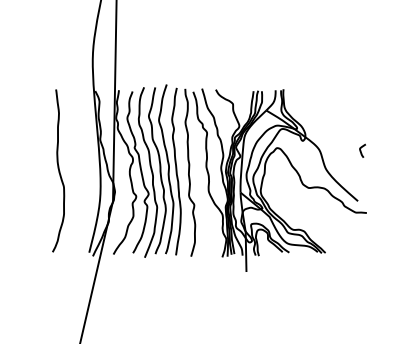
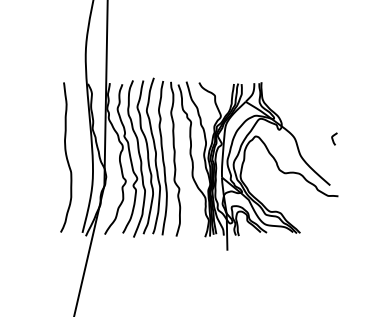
curve: (58, 170) -> (66, 157), moved

